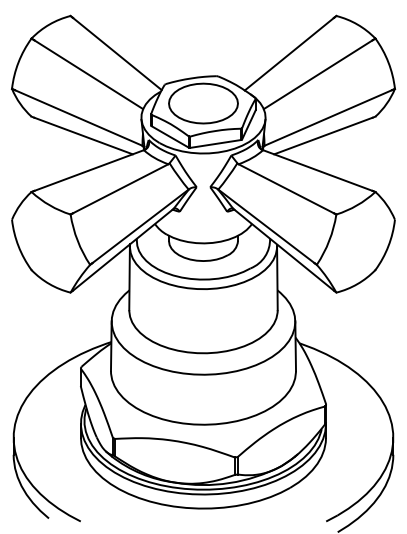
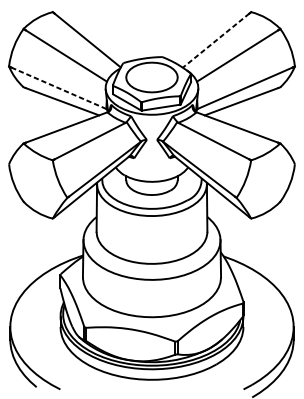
line: (289, 54) -> (216, 40), solid -> dashed
line: (78, 117) -> (58, 87), solid -> dashed

